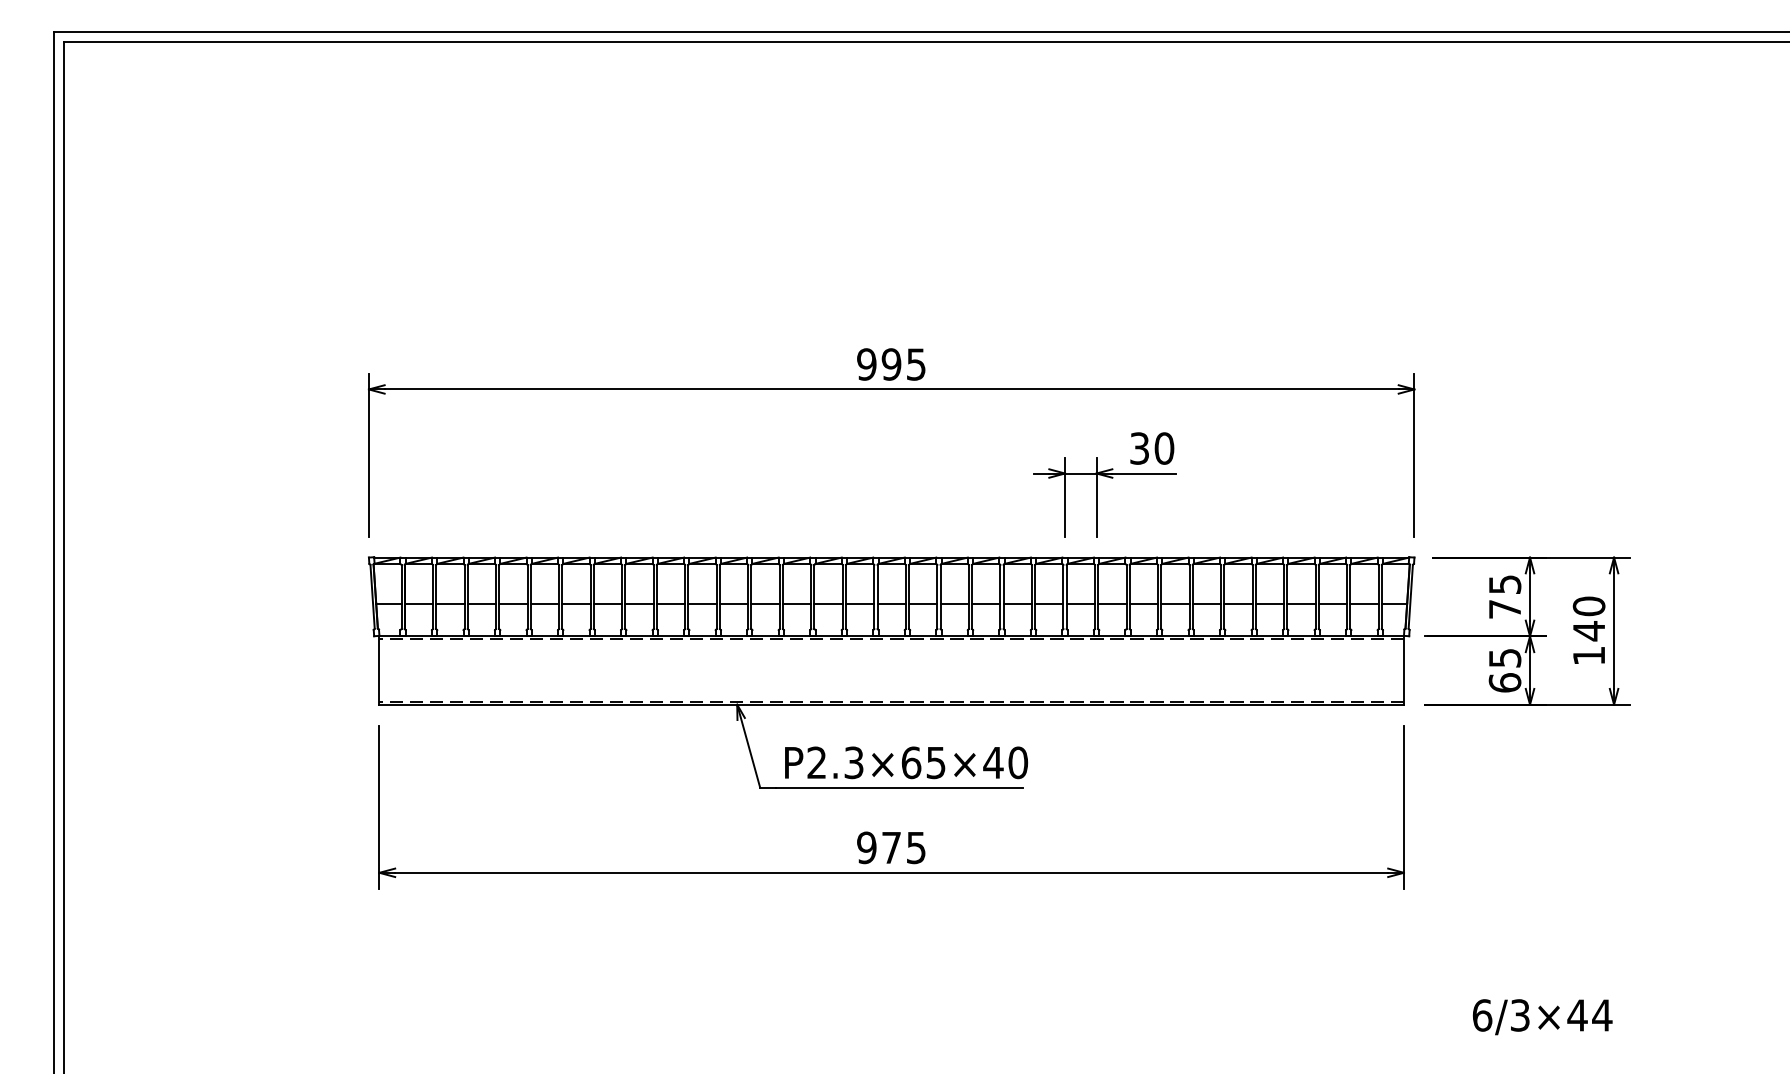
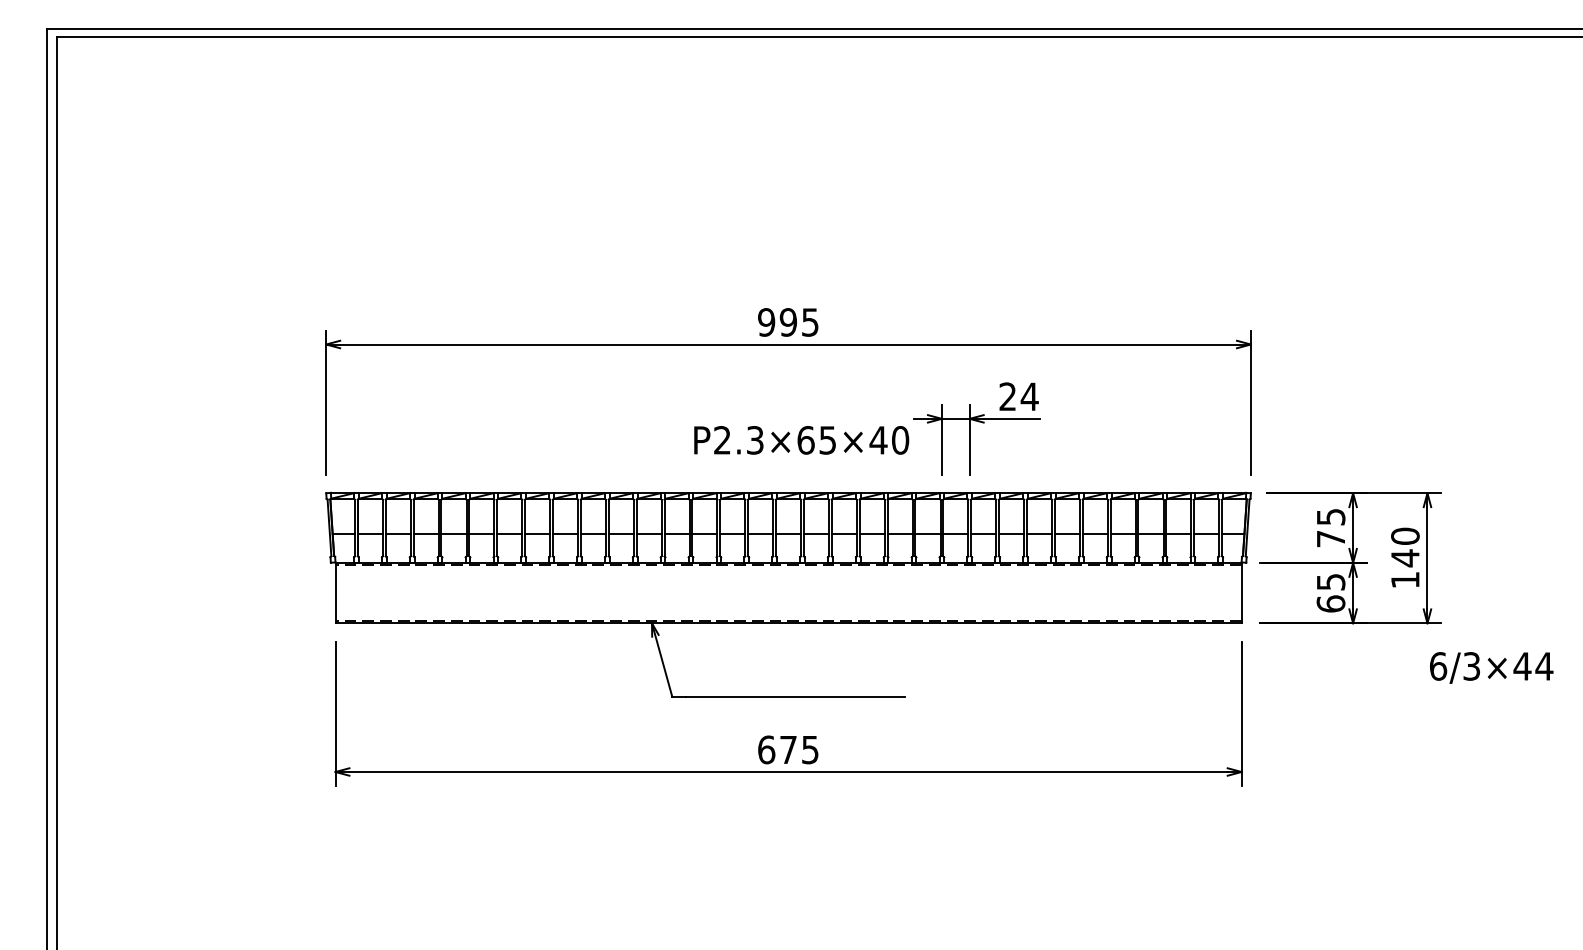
text: (1152, 448) -> (1019, 396), 30 -> 24
text: (906, 762) -> (801, 440), moved
text: (866, 847) -> (766, 749), 975 -> 675
text: (1542, 1017) -> (1491, 668), moved

